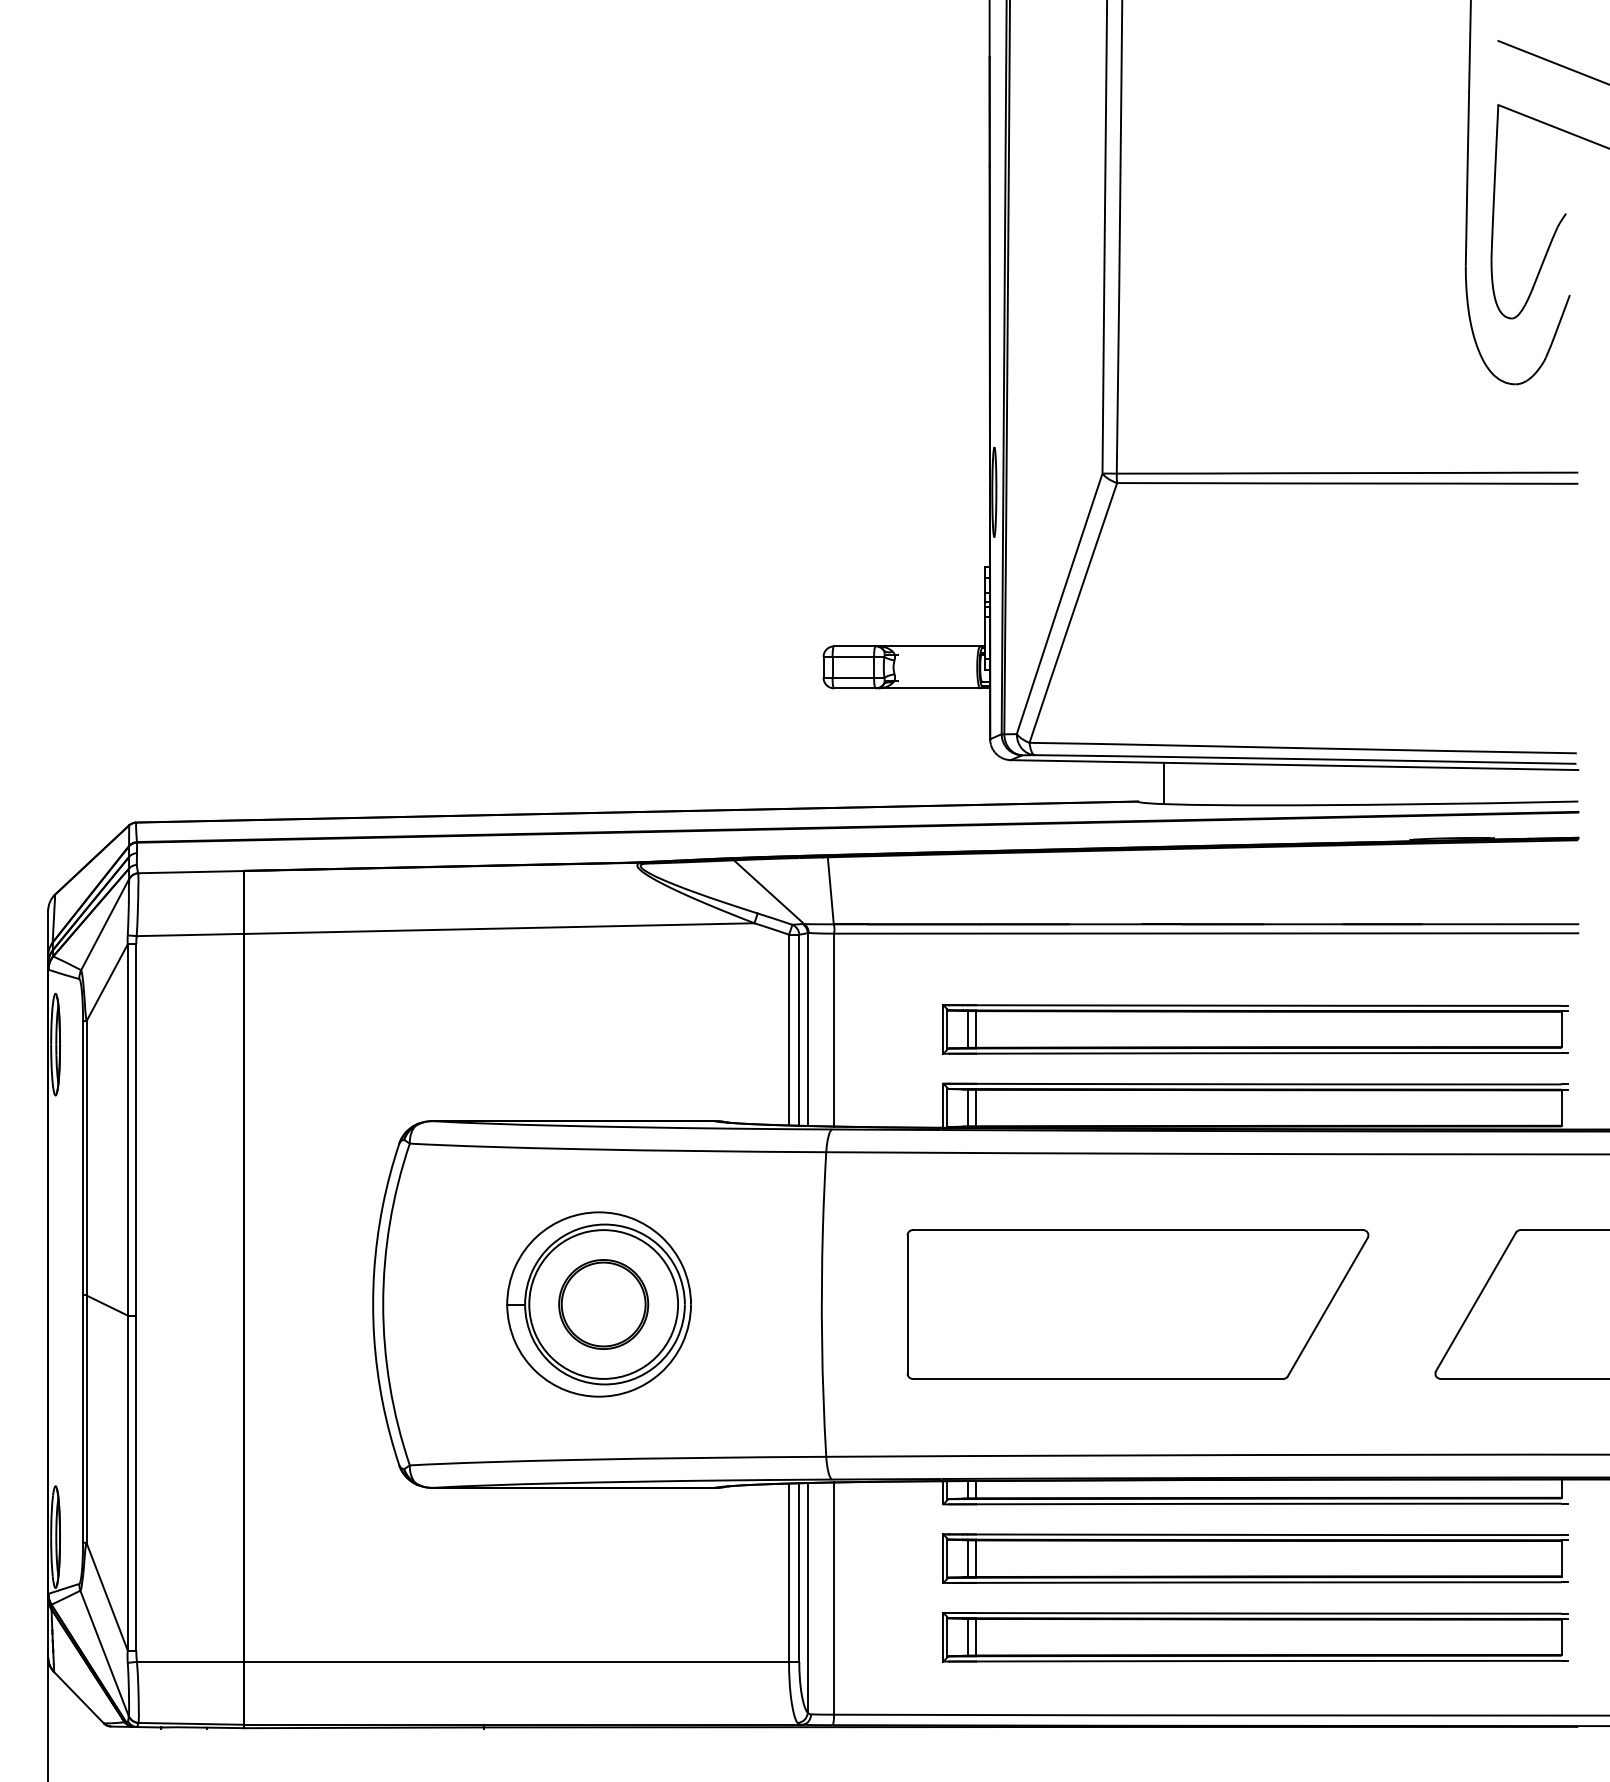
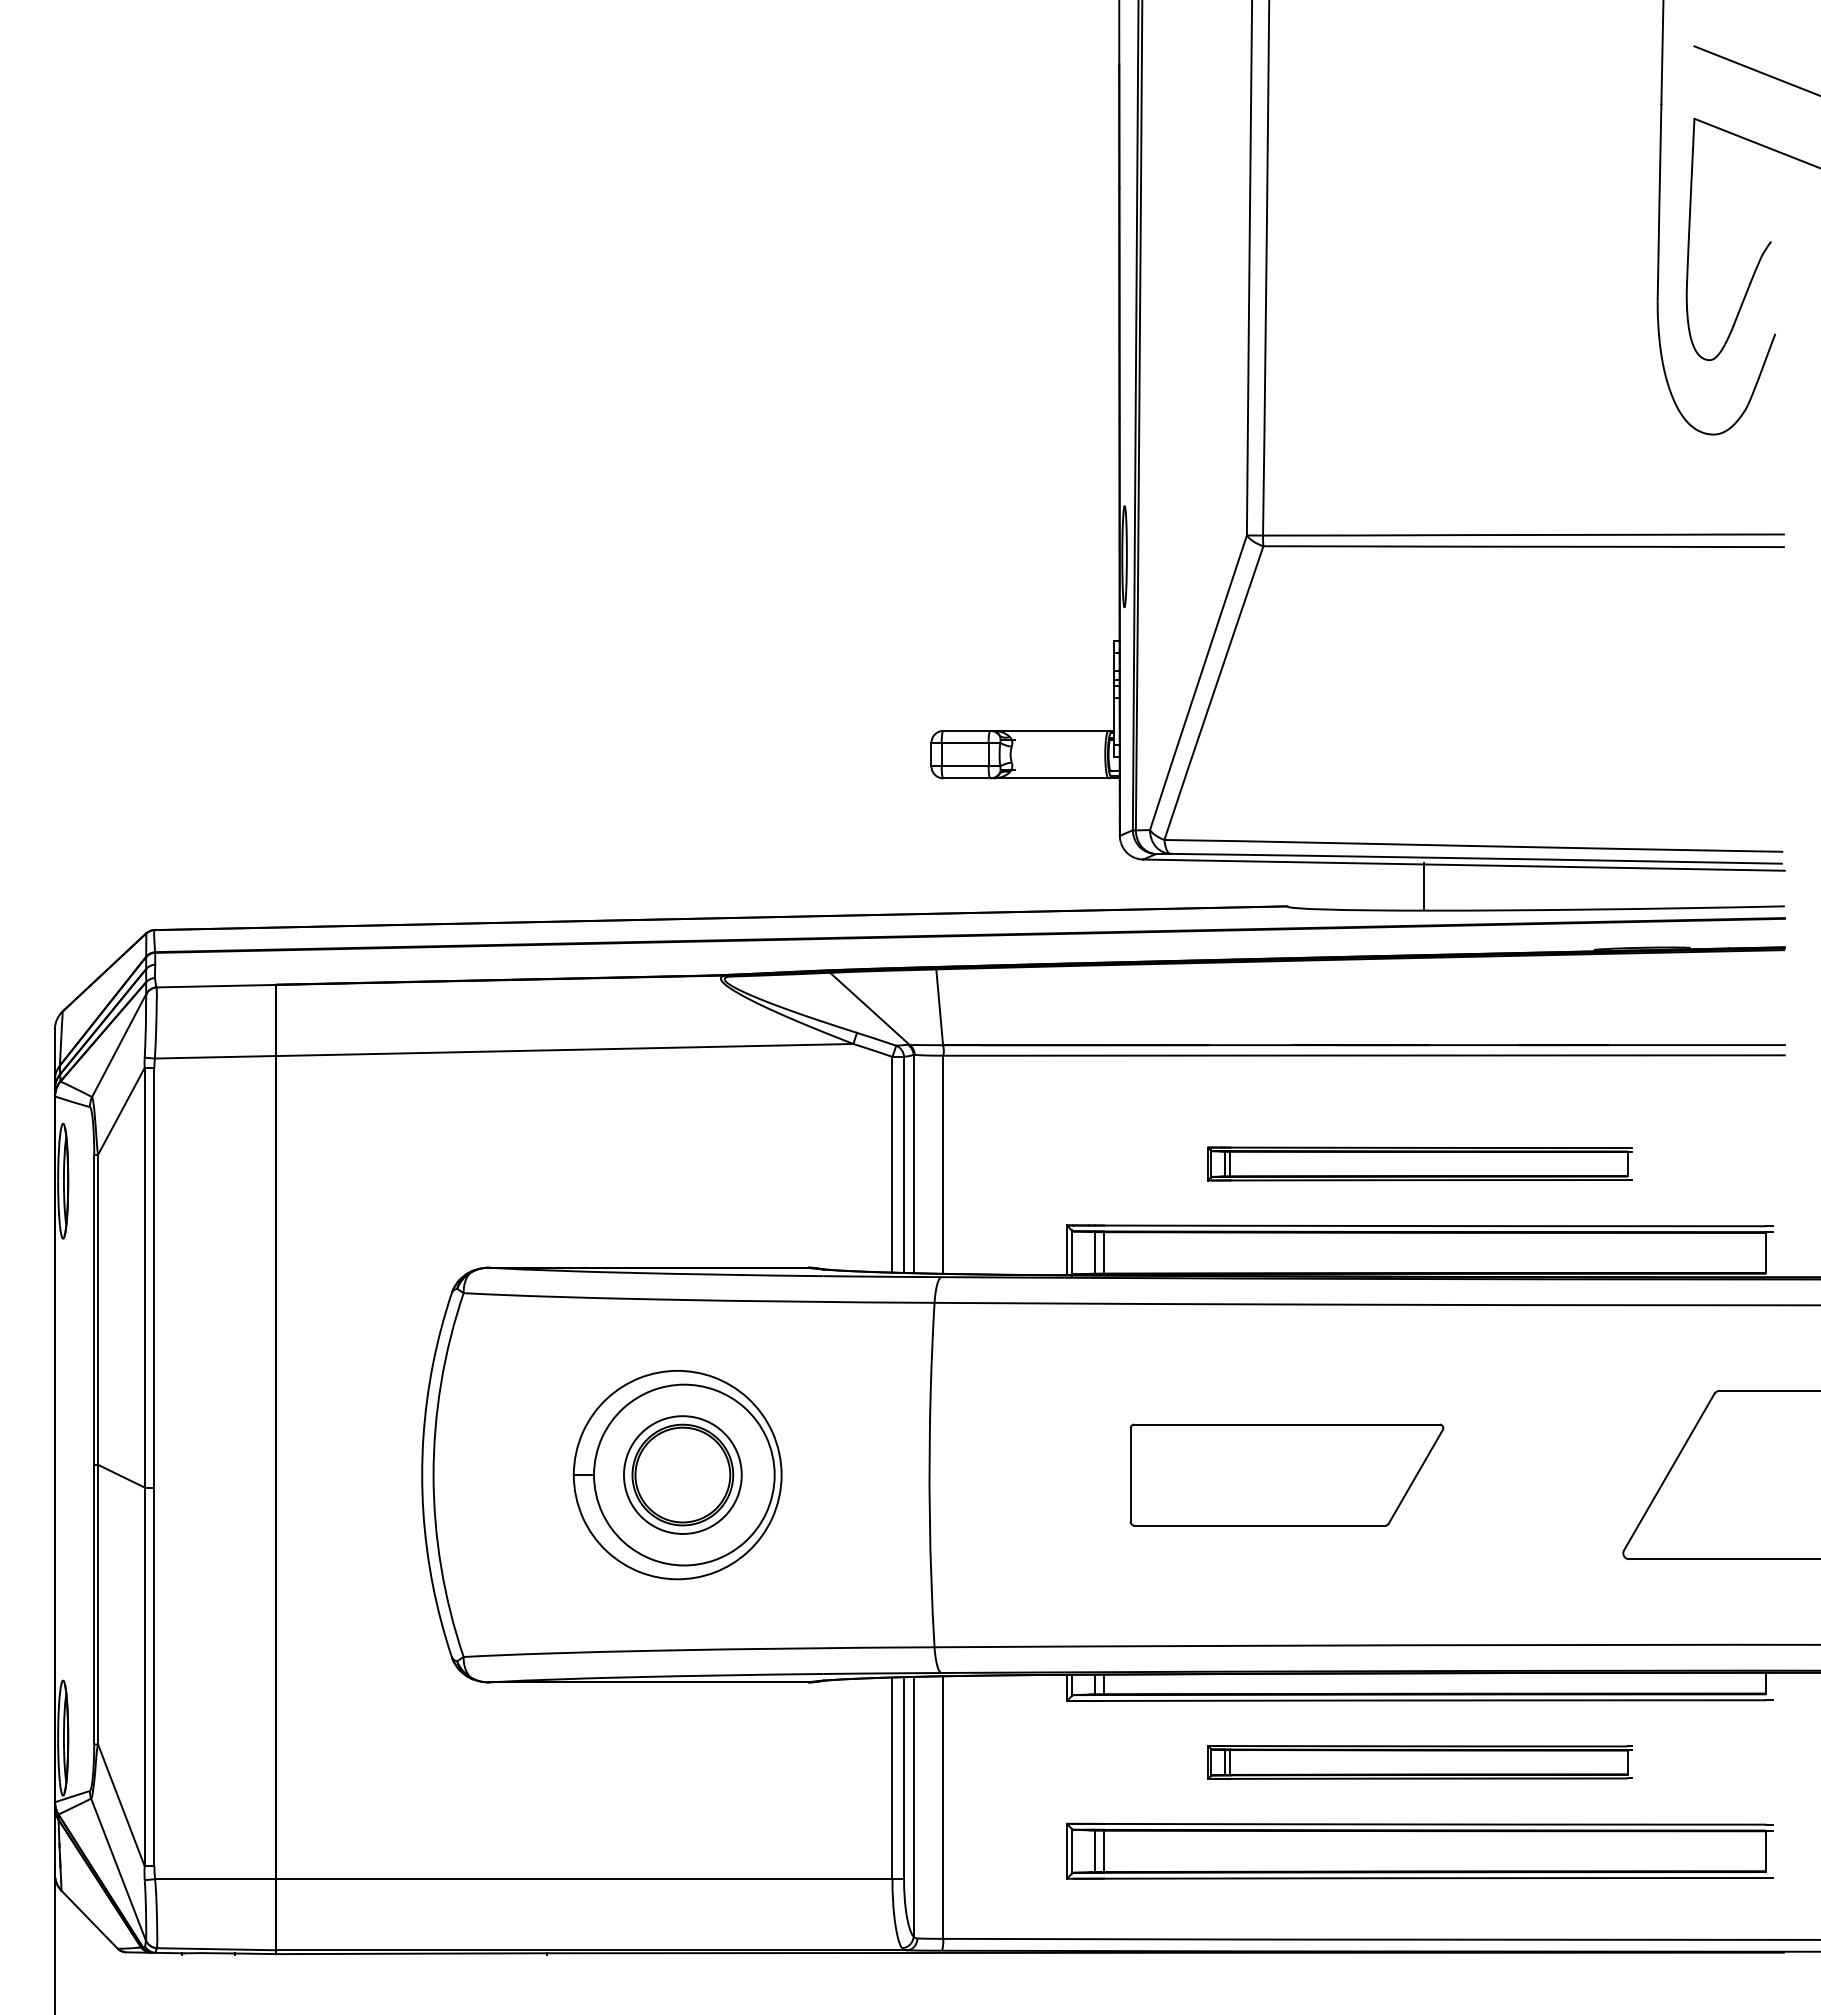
line: (1164, 783) -> (1423, 885), moved
part: (1255, 1028) -> (1419, 1163), size x0.6
circle: (603, 1304) -> (682, 1474), size x0.7
part: (1137, 1304) -> (1286, 1474), size x0.6
part: (1255, 1558) -> (1419, 1762), size x0.6

